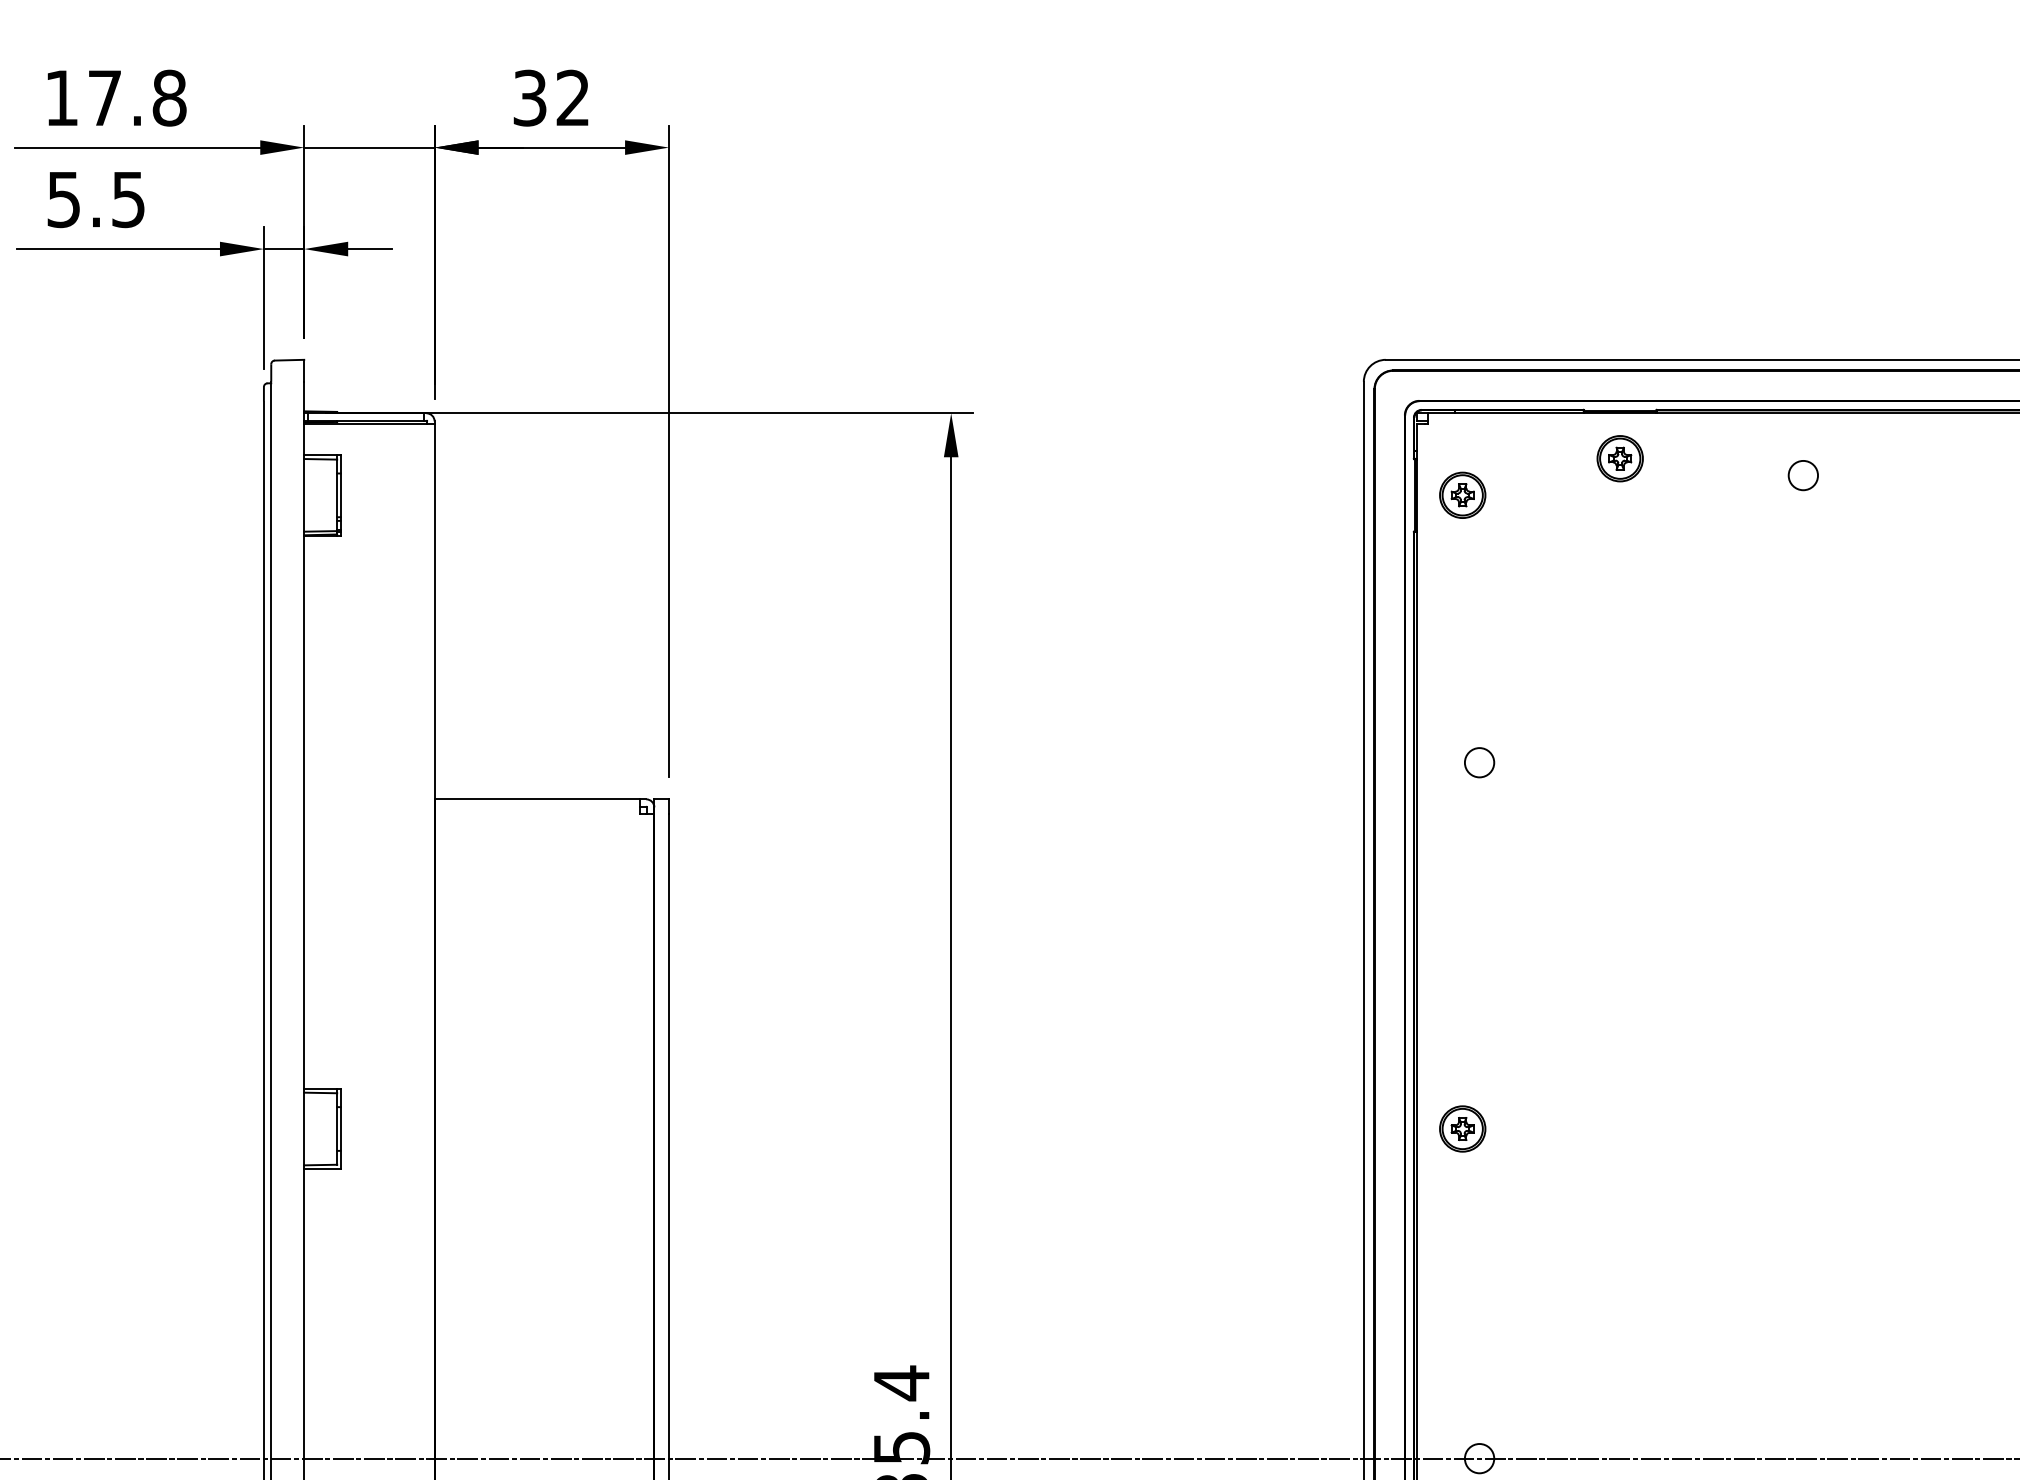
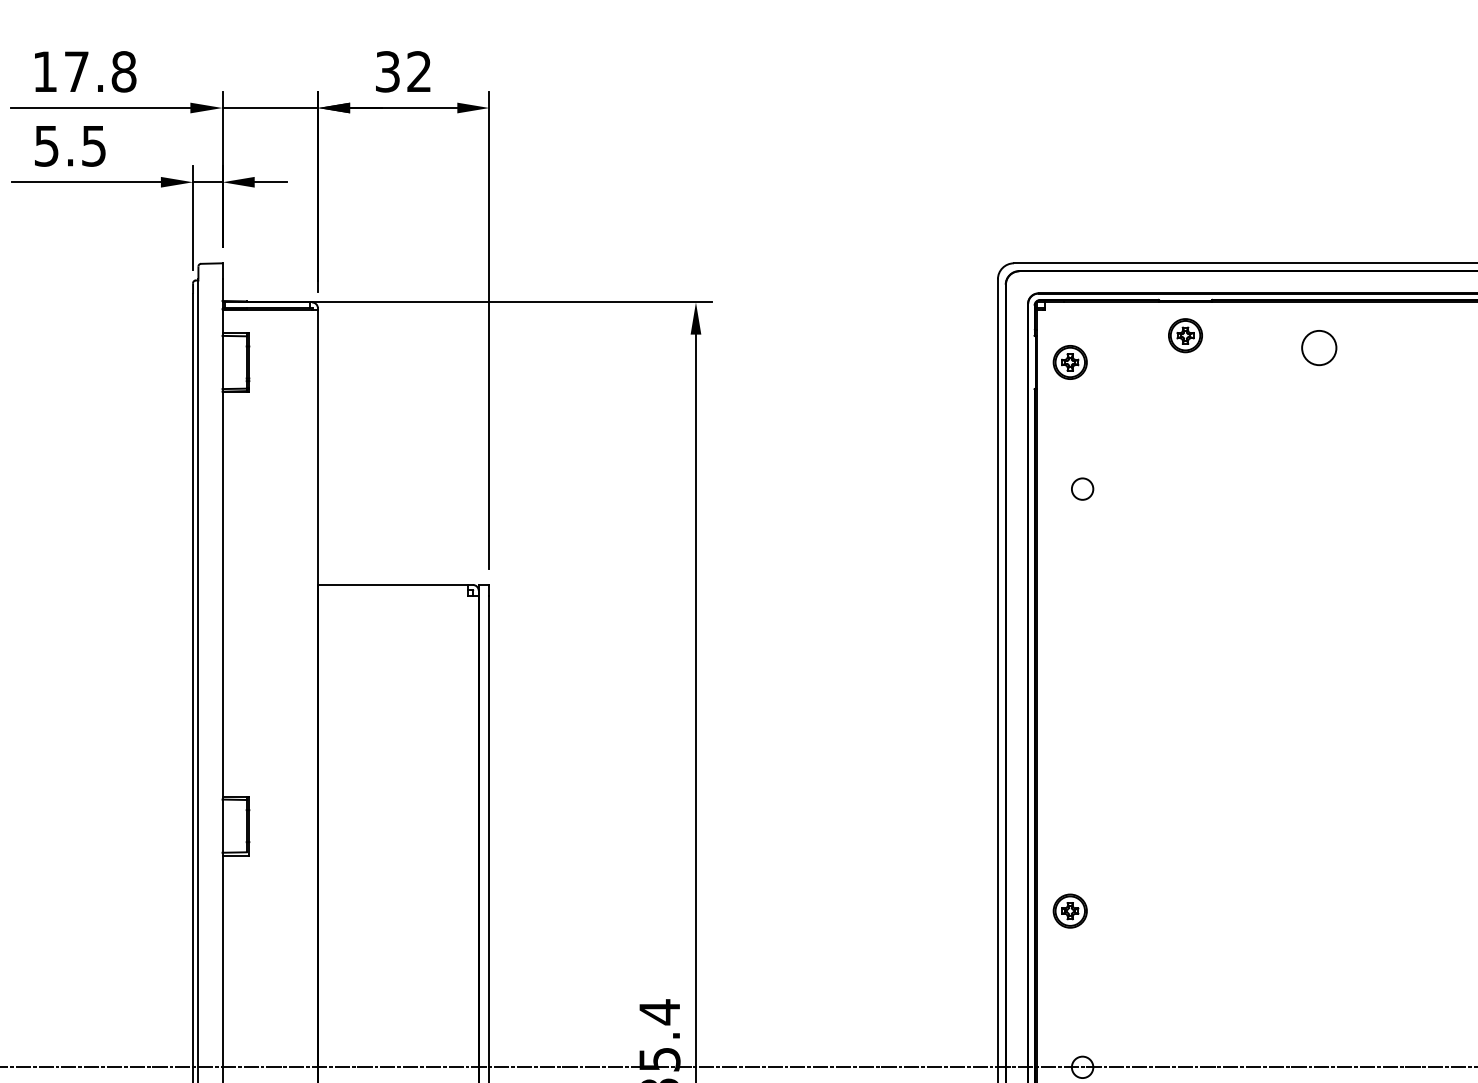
circle: (1803, 474) -> (1319, 347), size x1.6
circle: (1479, 761) -> (1082, 488), moved
part: (1461, 1128) -> (1069, 910), moved

